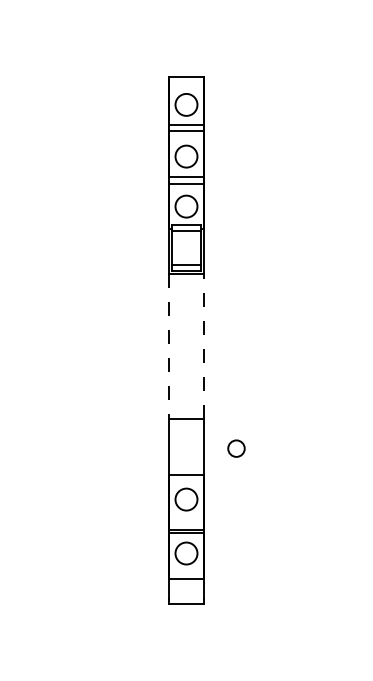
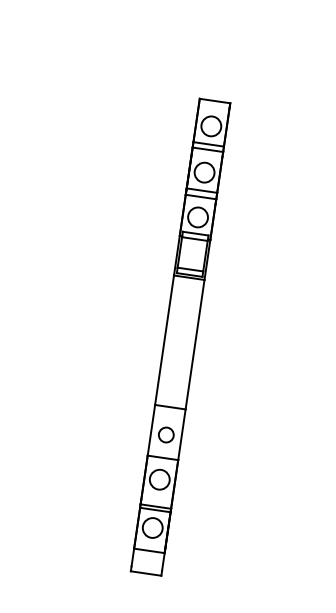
line: (203, 345) -> (195, 343), dashed -> solid
line: (169, 346) -> (164, 340), dashed -> solid
circle: (236, 448) -> (166, 434), moved

